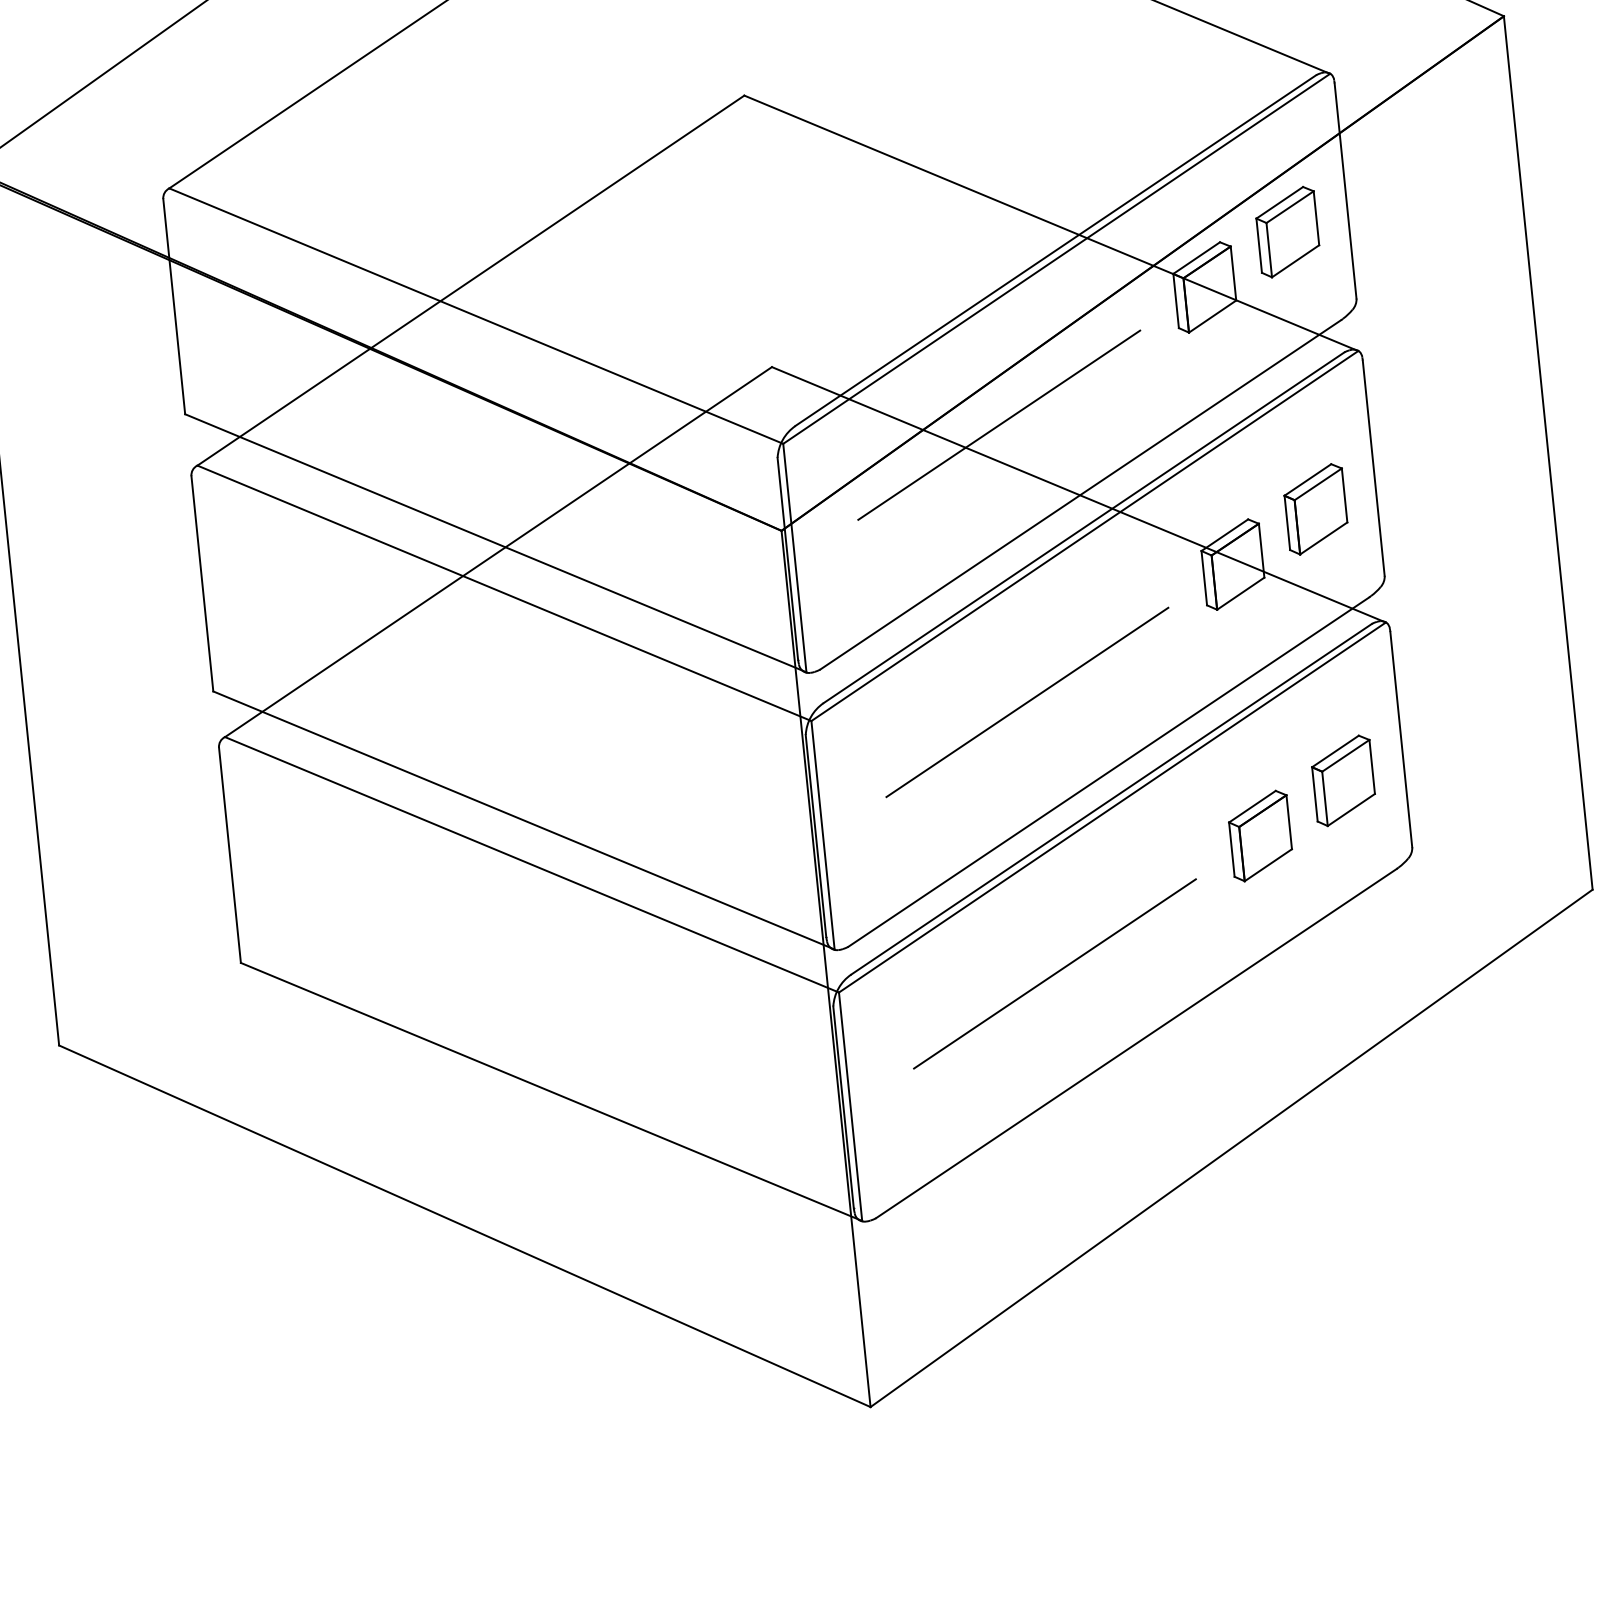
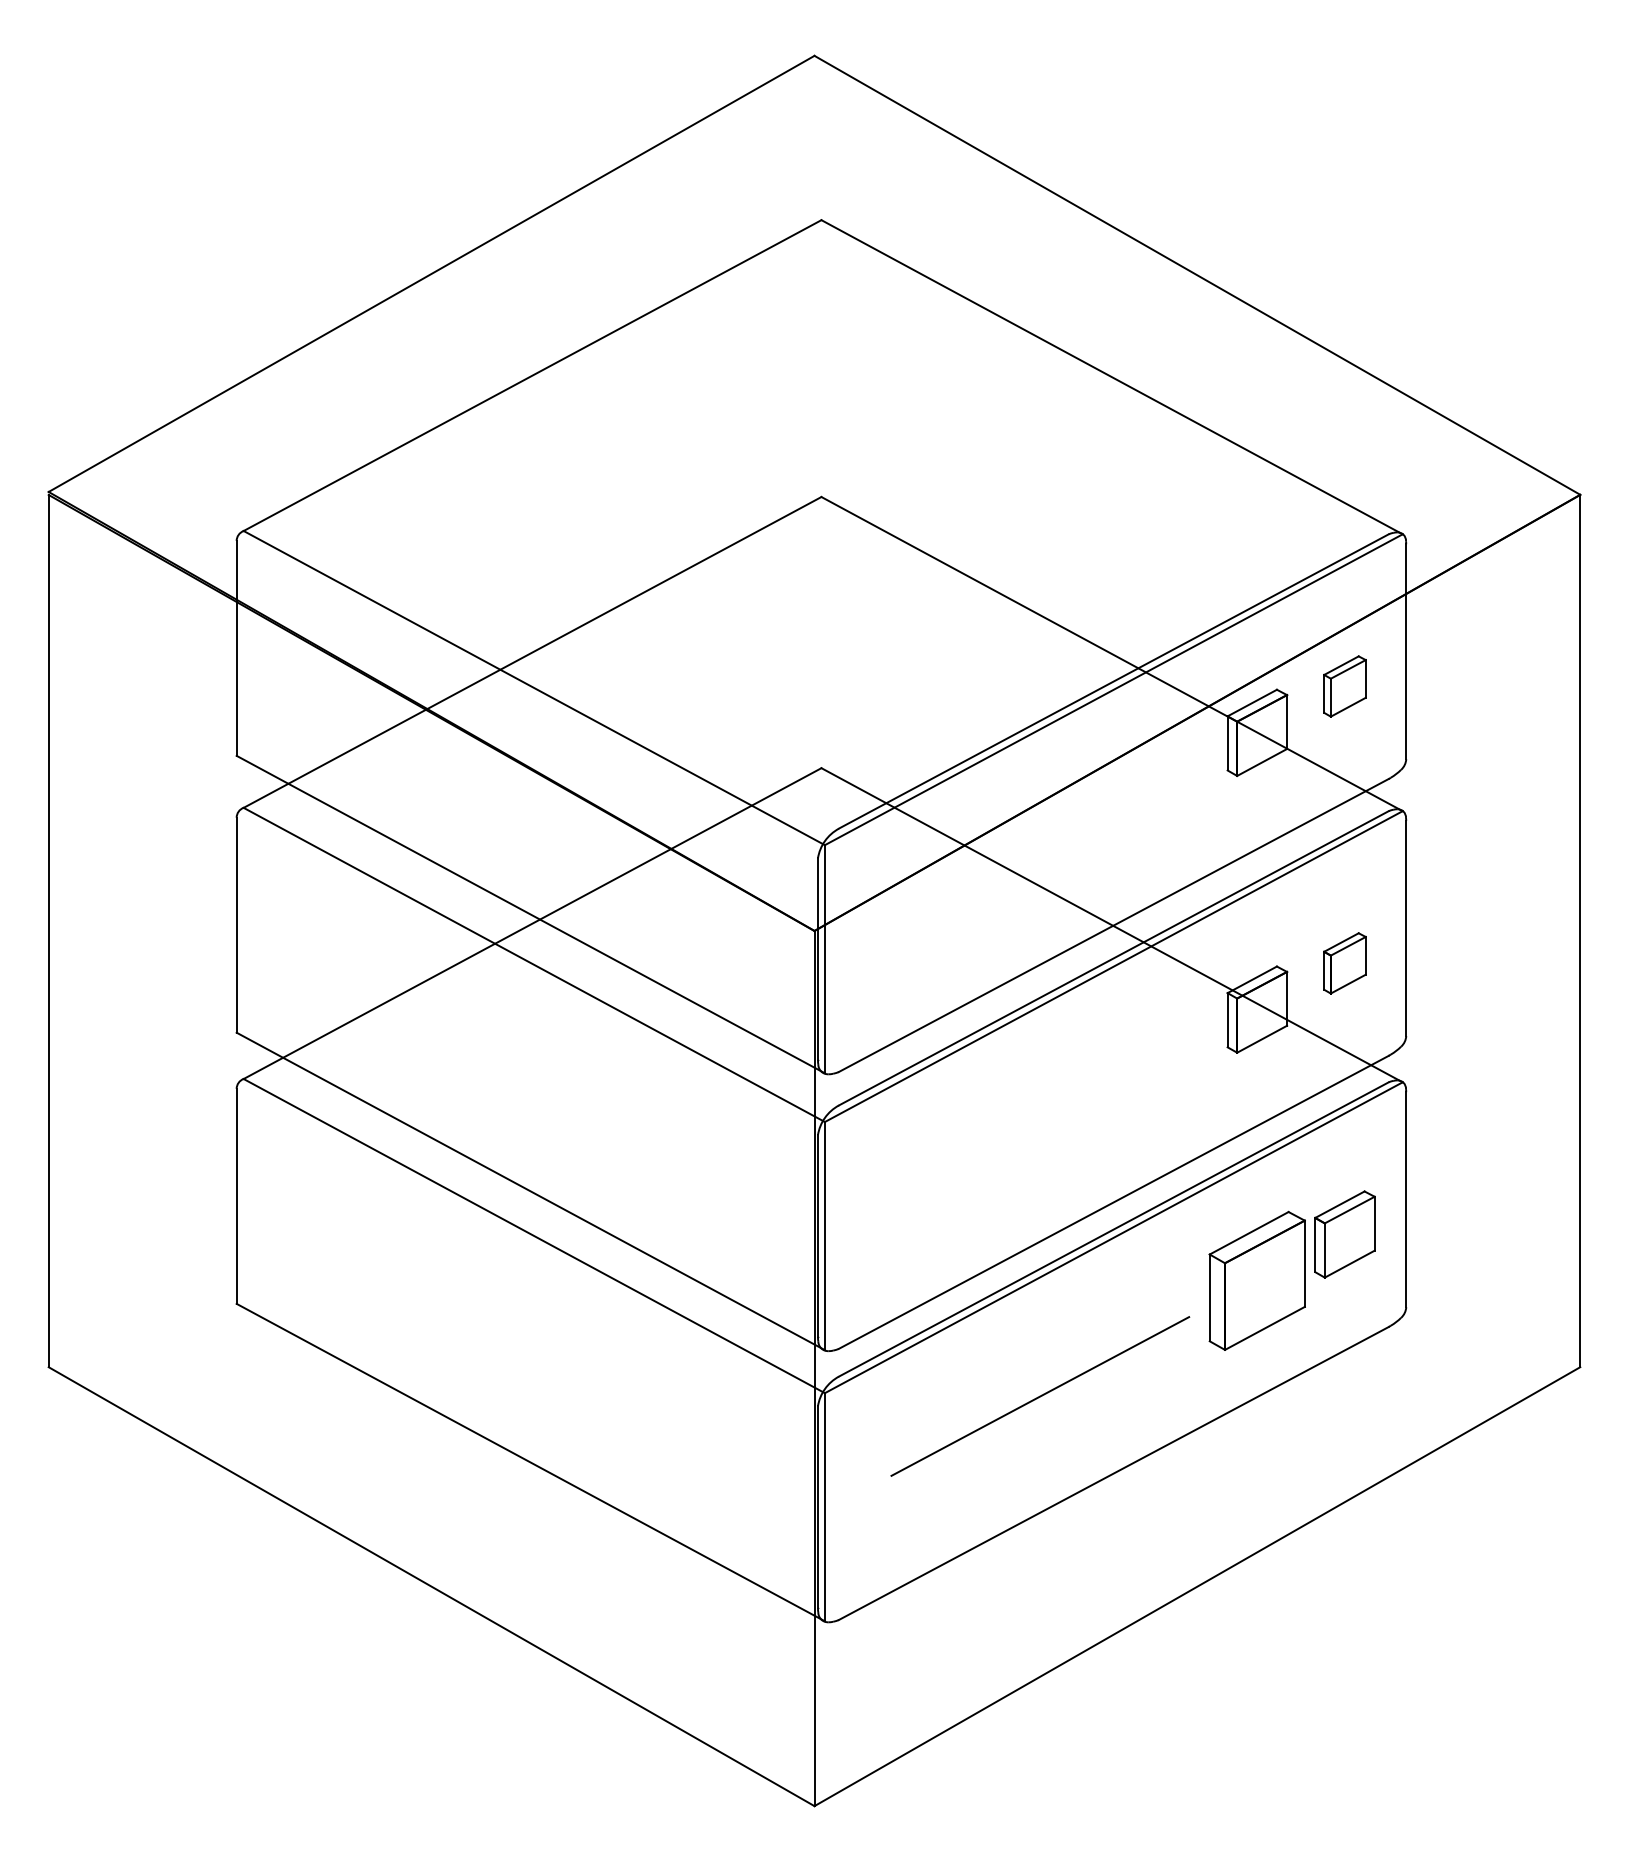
part: (1287, 232) -> (1344, 686), size x0.7
line: (999, 425) -> (1040, 848), removed
part: (1315, 509) -> (1344, 963), size x0.7
line: (1027, 701) -> (1040, 1124), removed
part: (1260, 835) -> (1257, 1280), size x1.6

